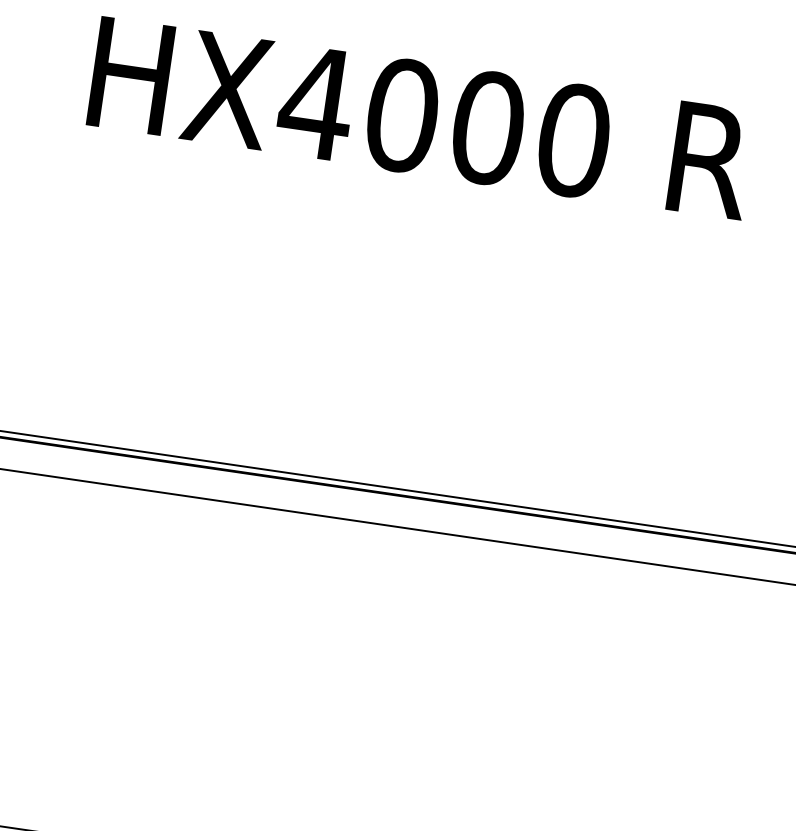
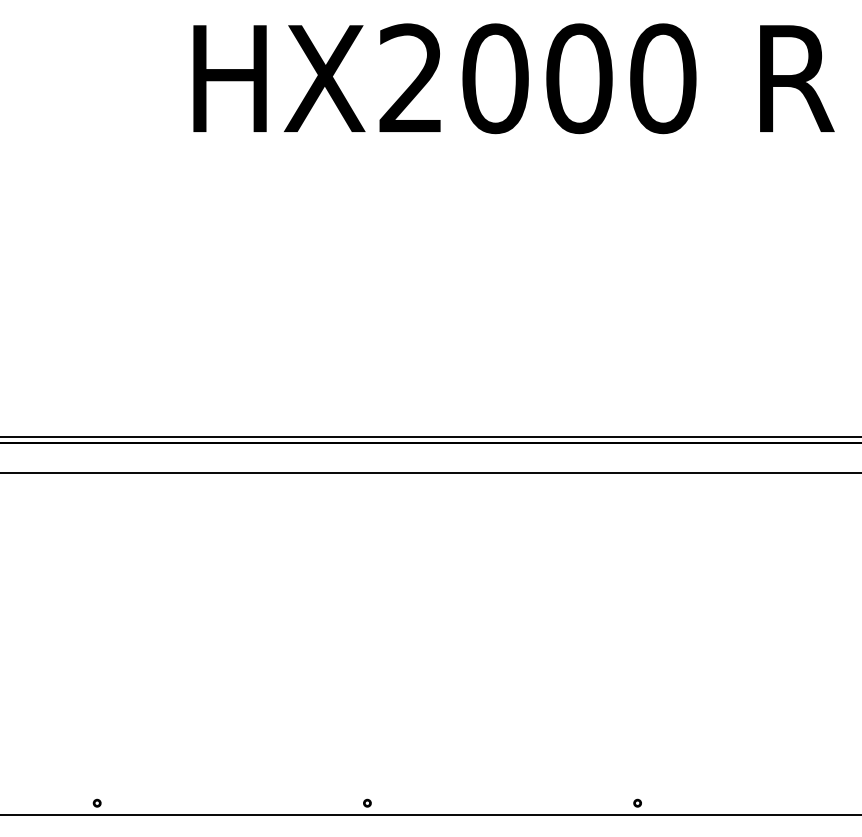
text: (316, 101) -> (411, 77), HX4000 -> HX2000

